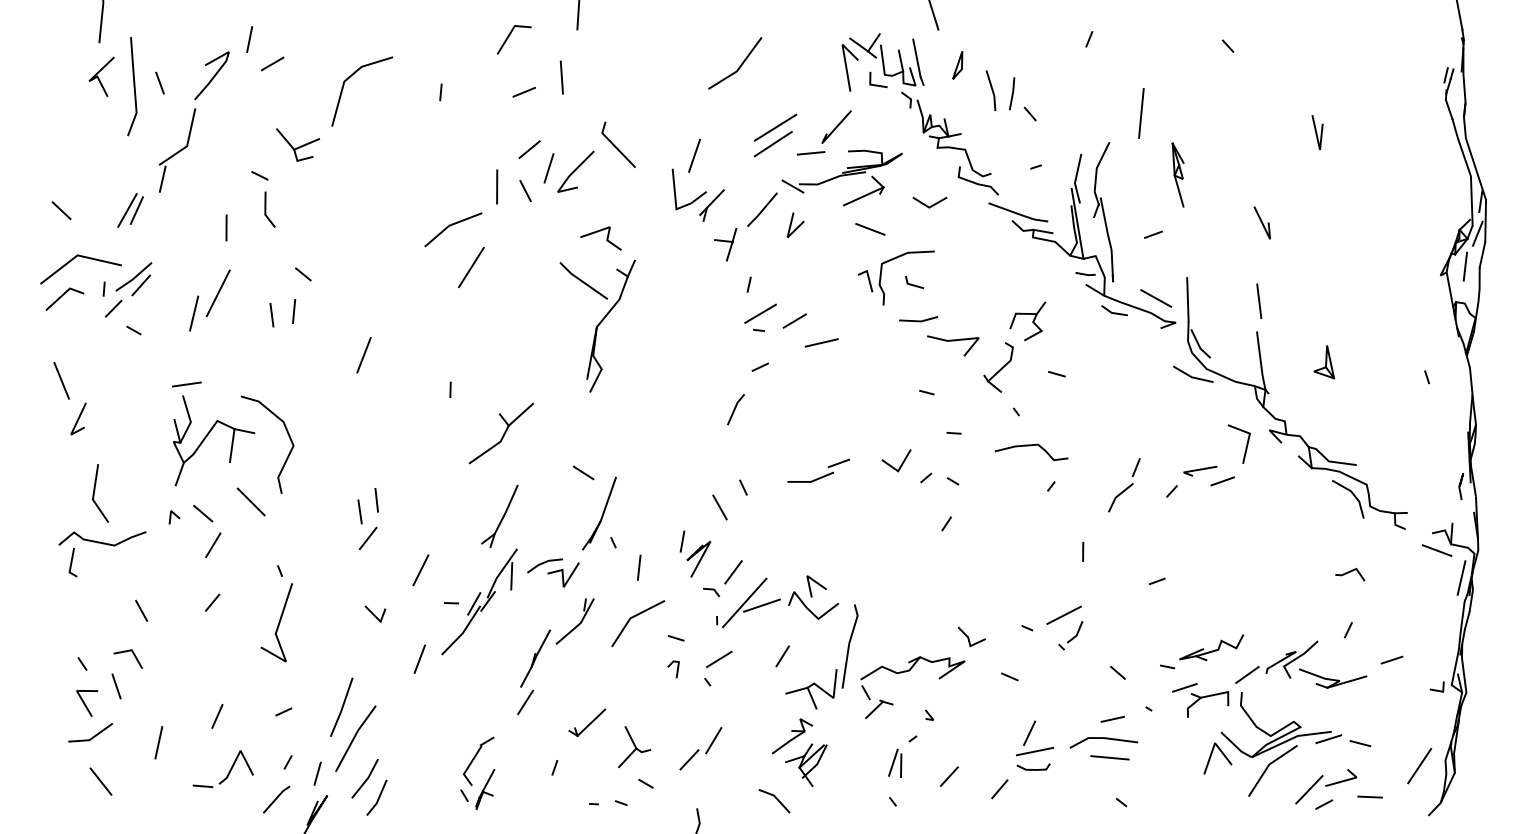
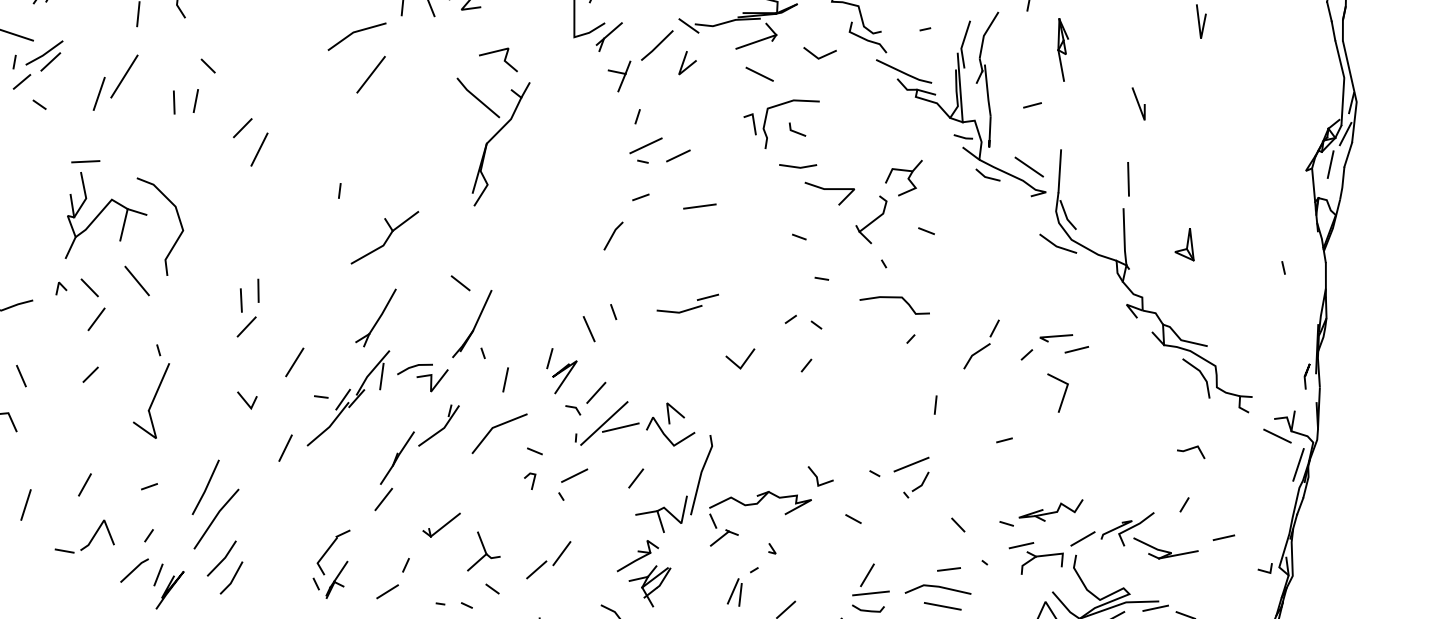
line: (344, 334) -> (242, 127), added
line: (821, 342) -> (699, 206), moved
line: (1246, 443) -> (1063, 393), moved
line: (901, 463) -> (744, 361), moved
line: (317, 773) -> (158, 574), moved
line: (538, 796) -> (387, 591), added

